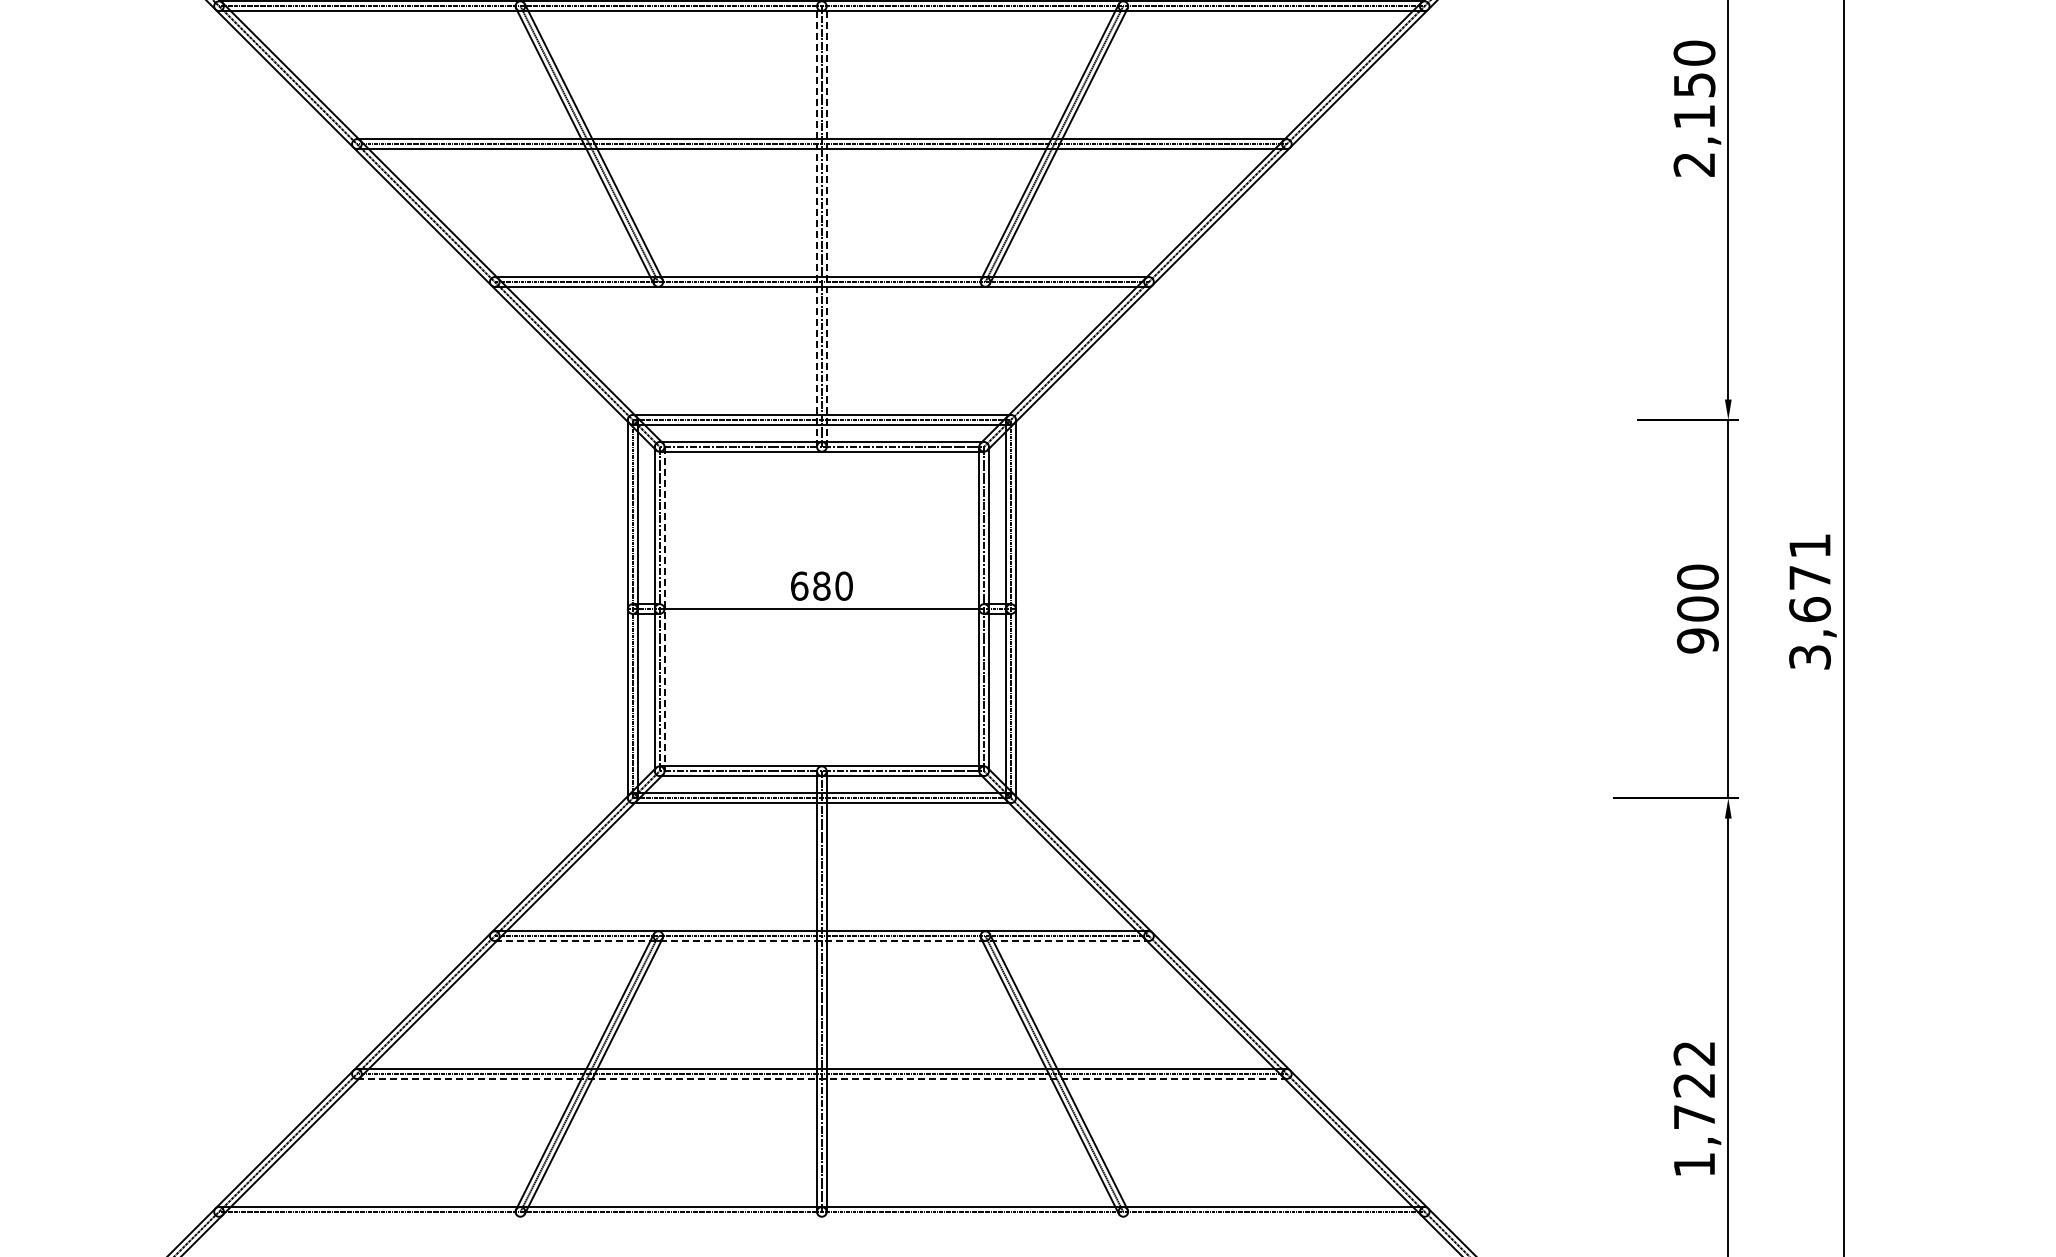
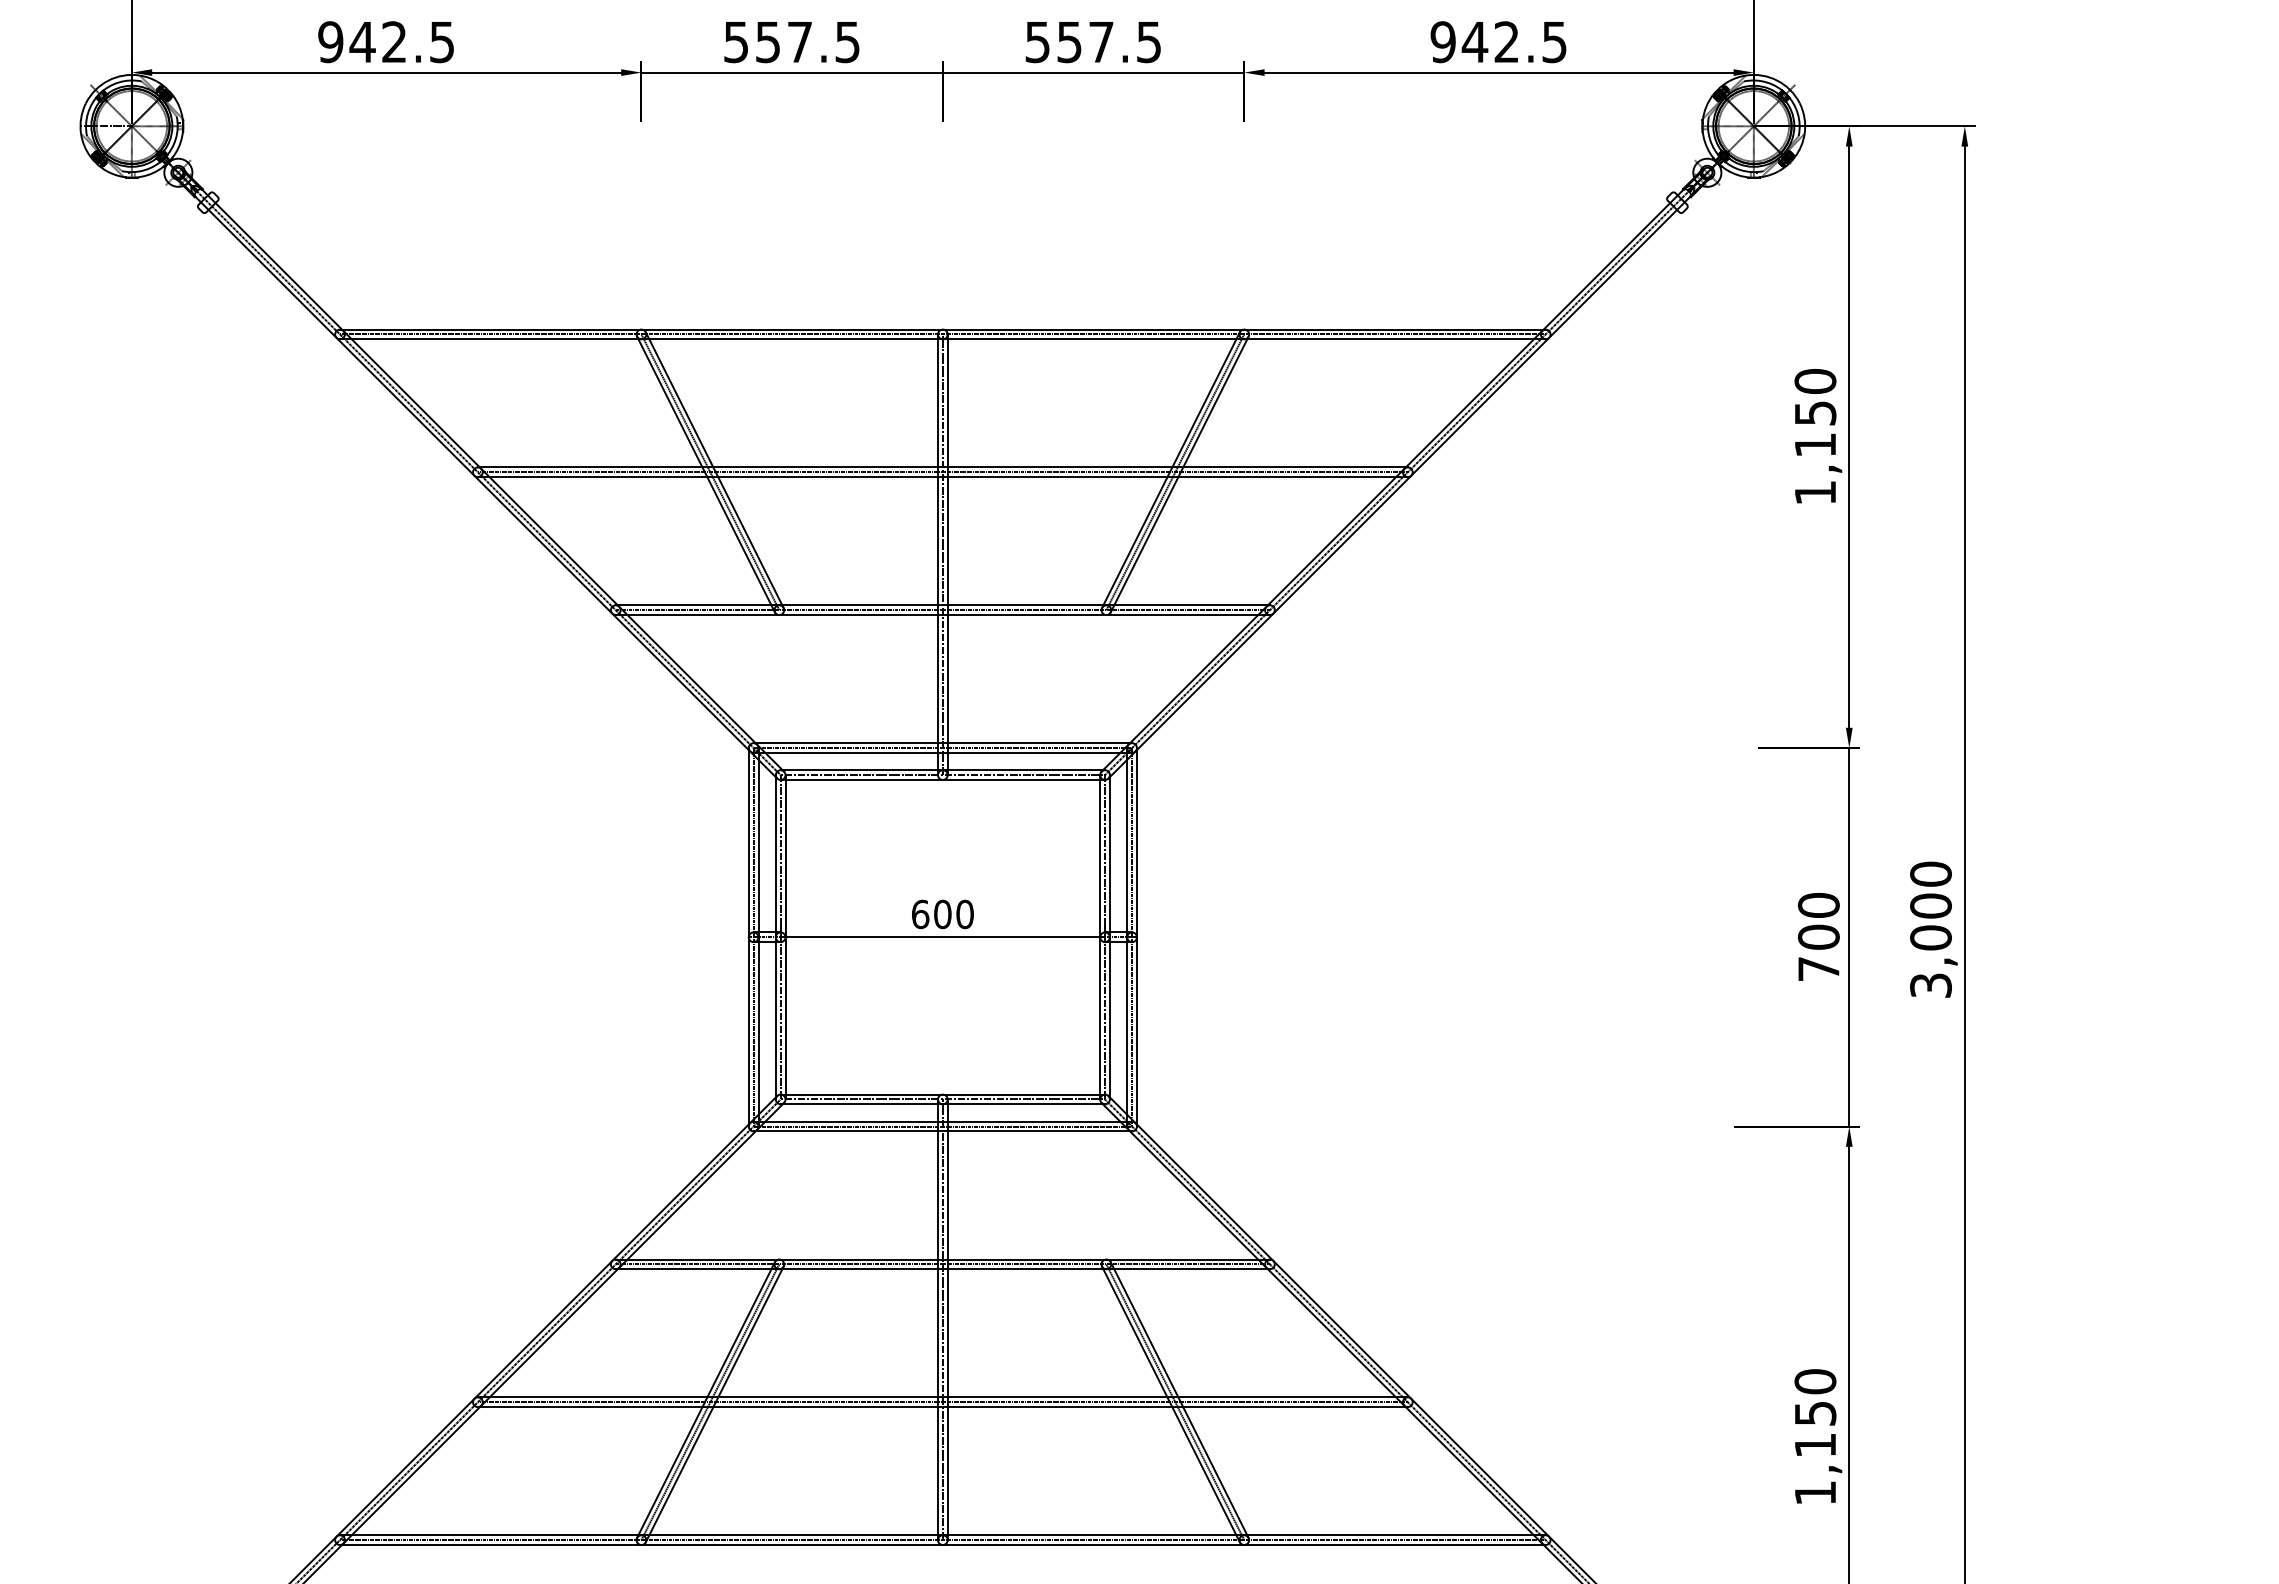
text: (1693, 165) -> (1814, 493), 2,150 -> 1,150
line: (816, 226) -> (937, 554), dashed -> solid
line: (826, 226) -> (947, 554), dashed -> solid
text: (1809, 577) -> (1930, 905), 3,671 -> 3,000
text: (821, 586) -> (942, 914), 680 -> 600
line: (664, 609) -> (785, 937), dashed -> solid
text: (1697, 640) -> (1818, 968), 900 -> 700
line: (822, 941) -> (943, 1269), dashed -> solid
line: (821, 1079) -> (942, 1407), dashed -> solid
text: (1694, 1085) -> (1815, 1413), 1,722 -> 1,150
line: (821, 1216) -> (942, 1544), added

